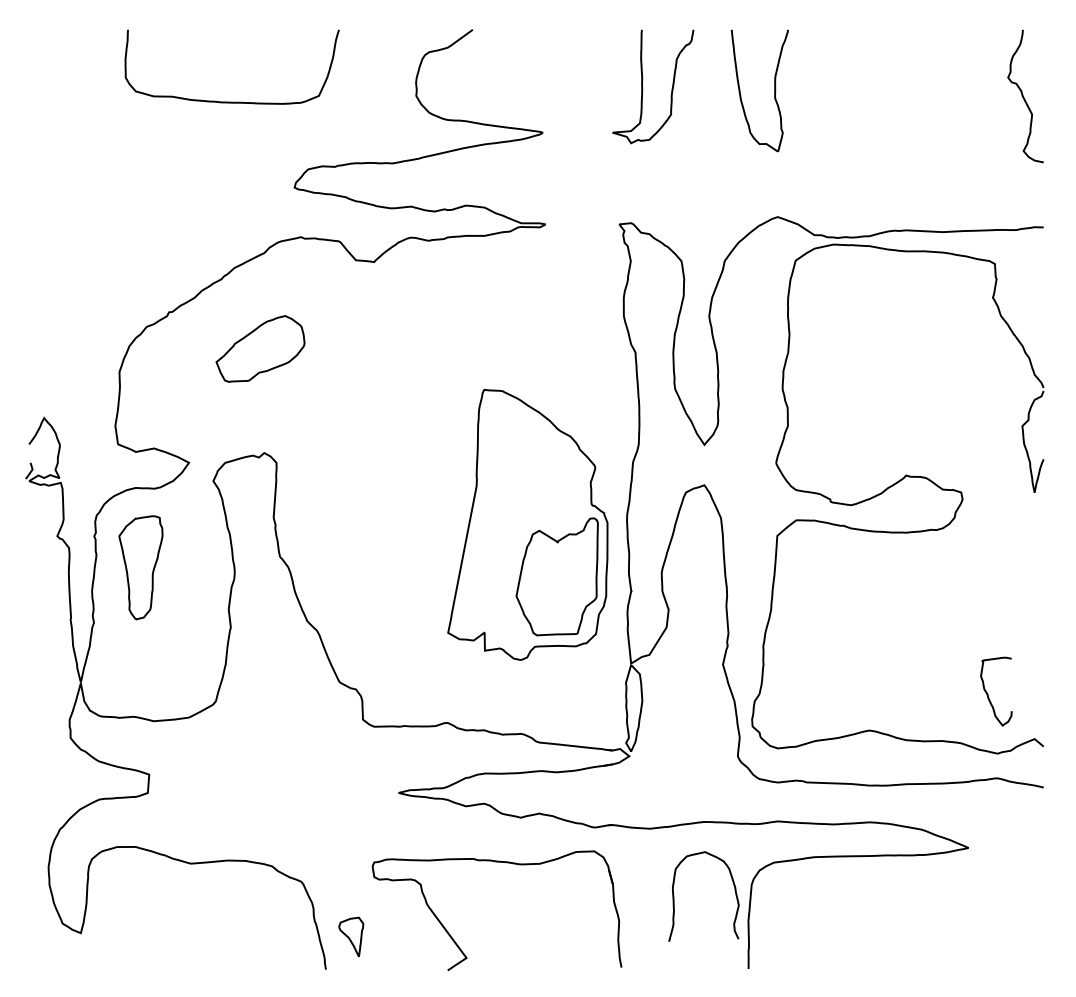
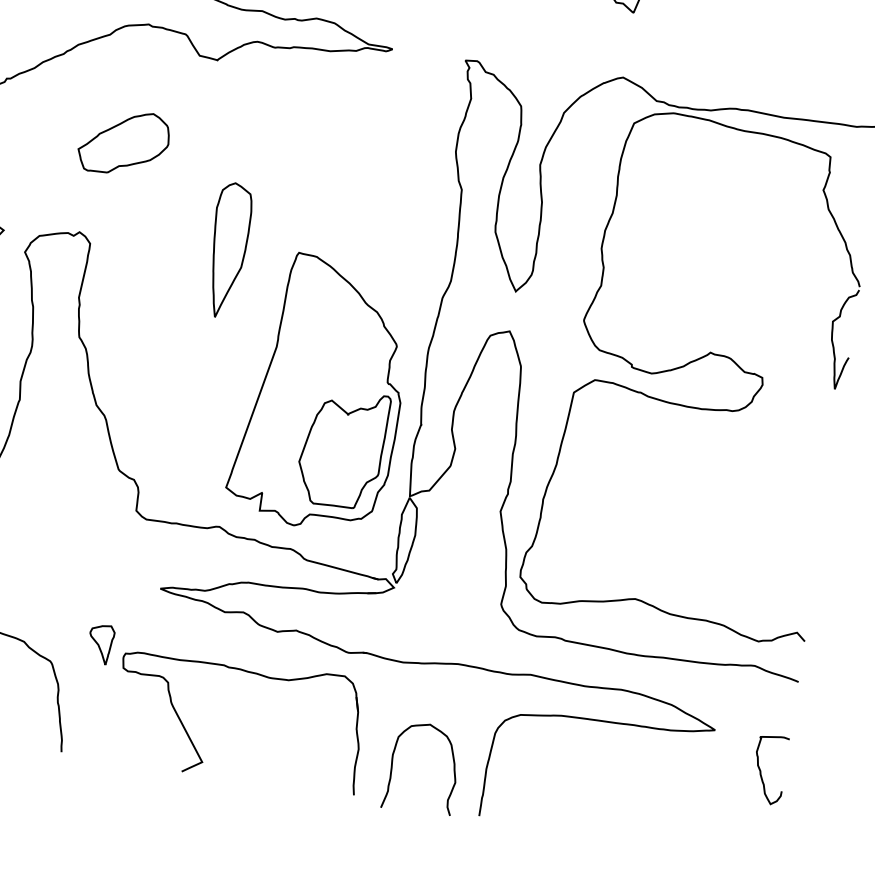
part: (260, 348) -> (124, 142), moved
part: (413, 448) -> (227, 250), added
part: (527, 524) -> (321, 392), moved
curve: (988, 694) -> (761, 771), moved
curve: (674, 896) -> (393, 763), moved
part: (351, 936) -> (101, 643), moved

